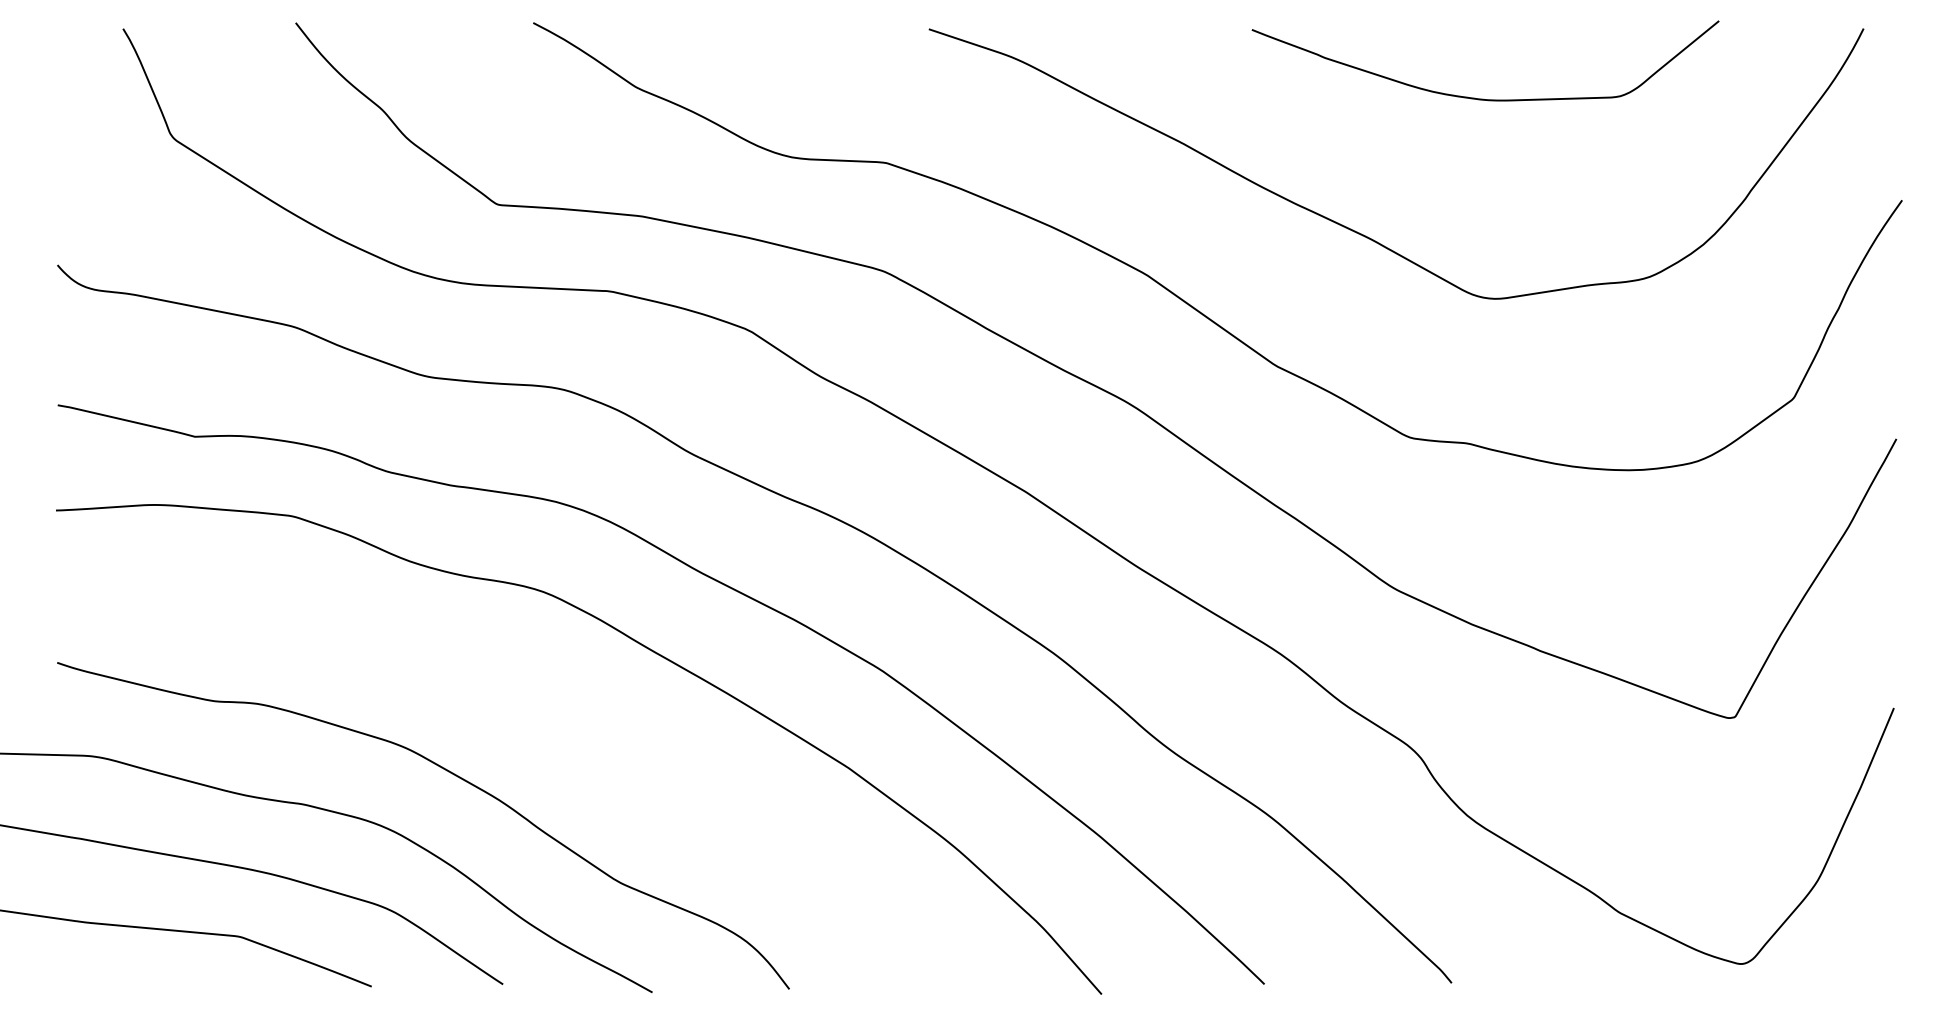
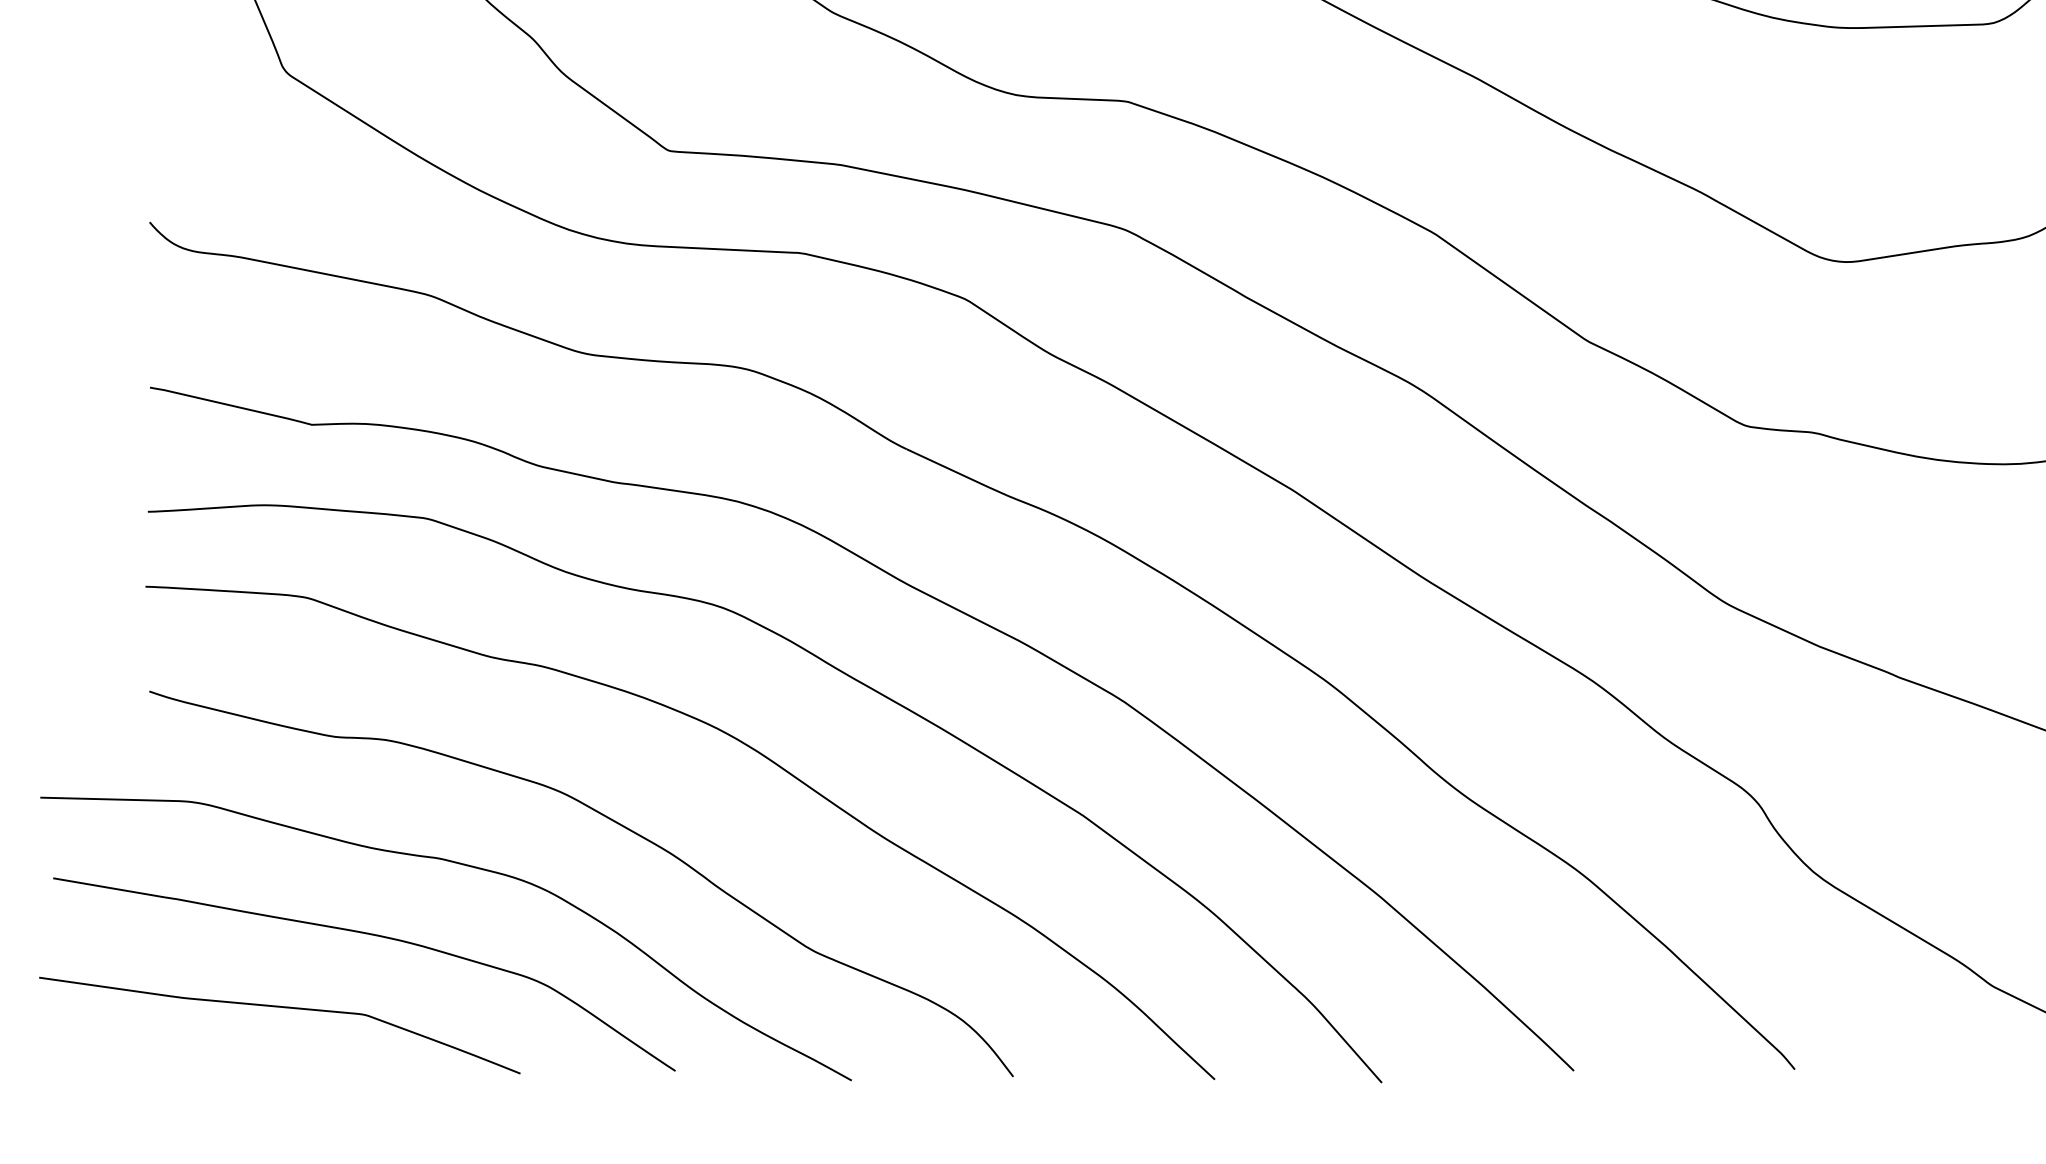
curve: (549, 701) -> (730, 737), added

